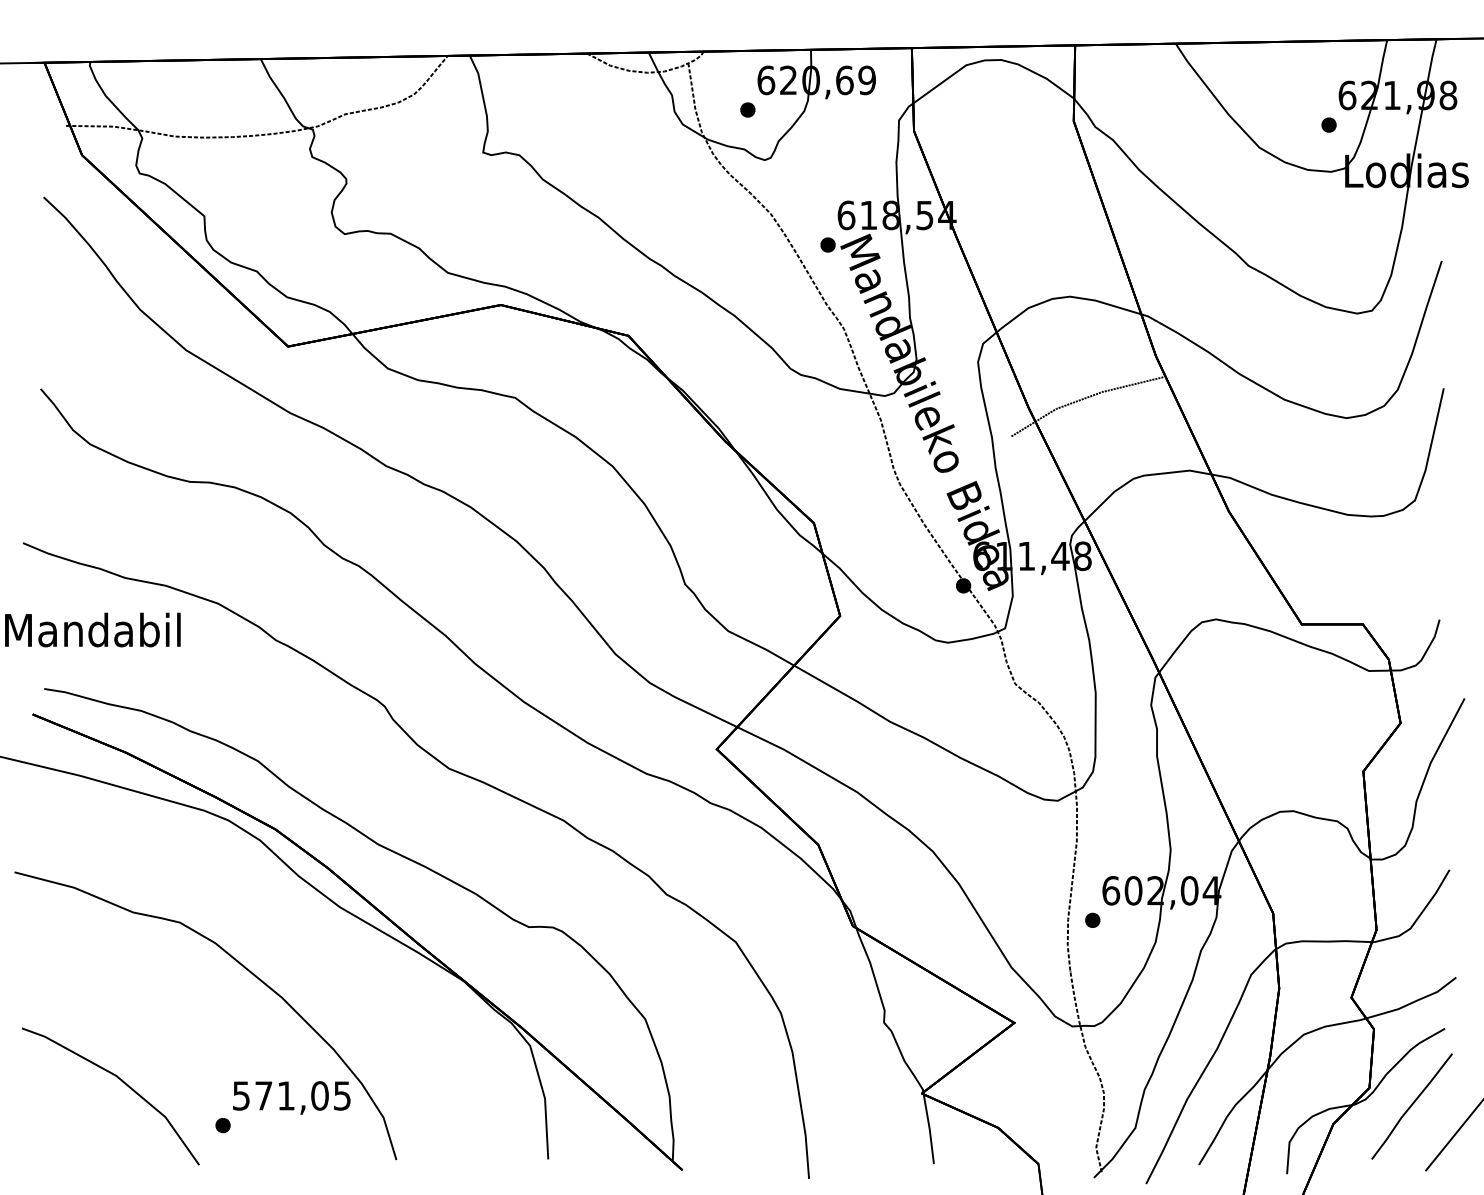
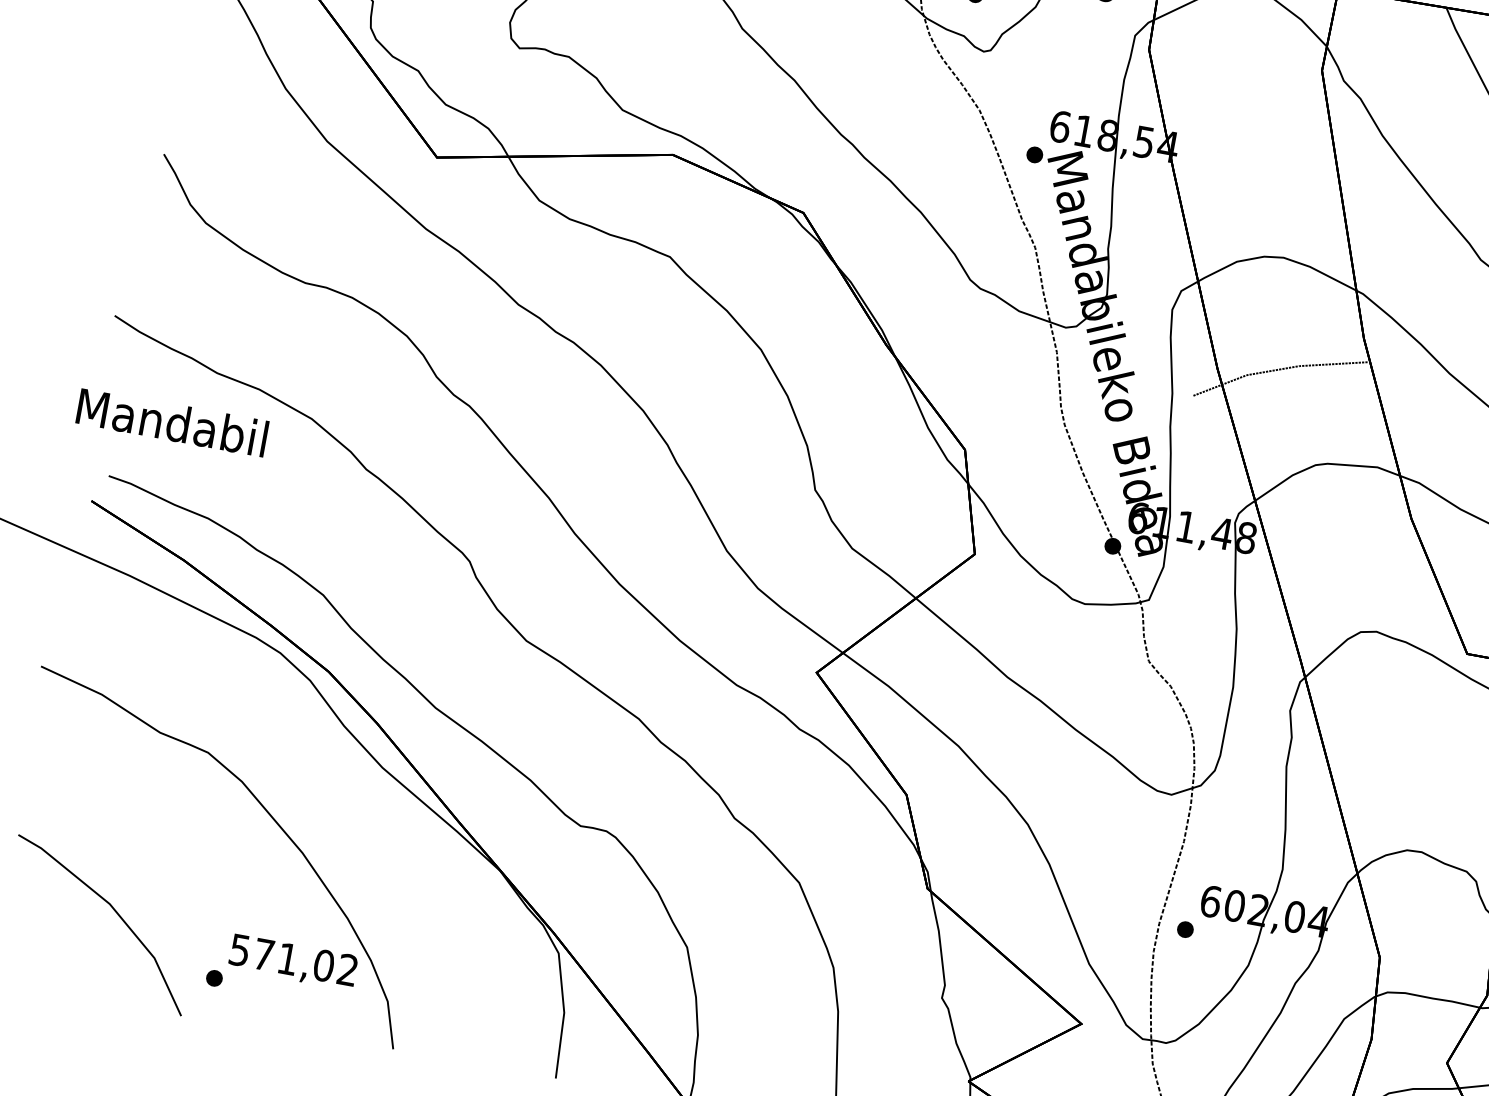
text: (341, 1095) -> (347, 969), 571,05 -> 571,02

